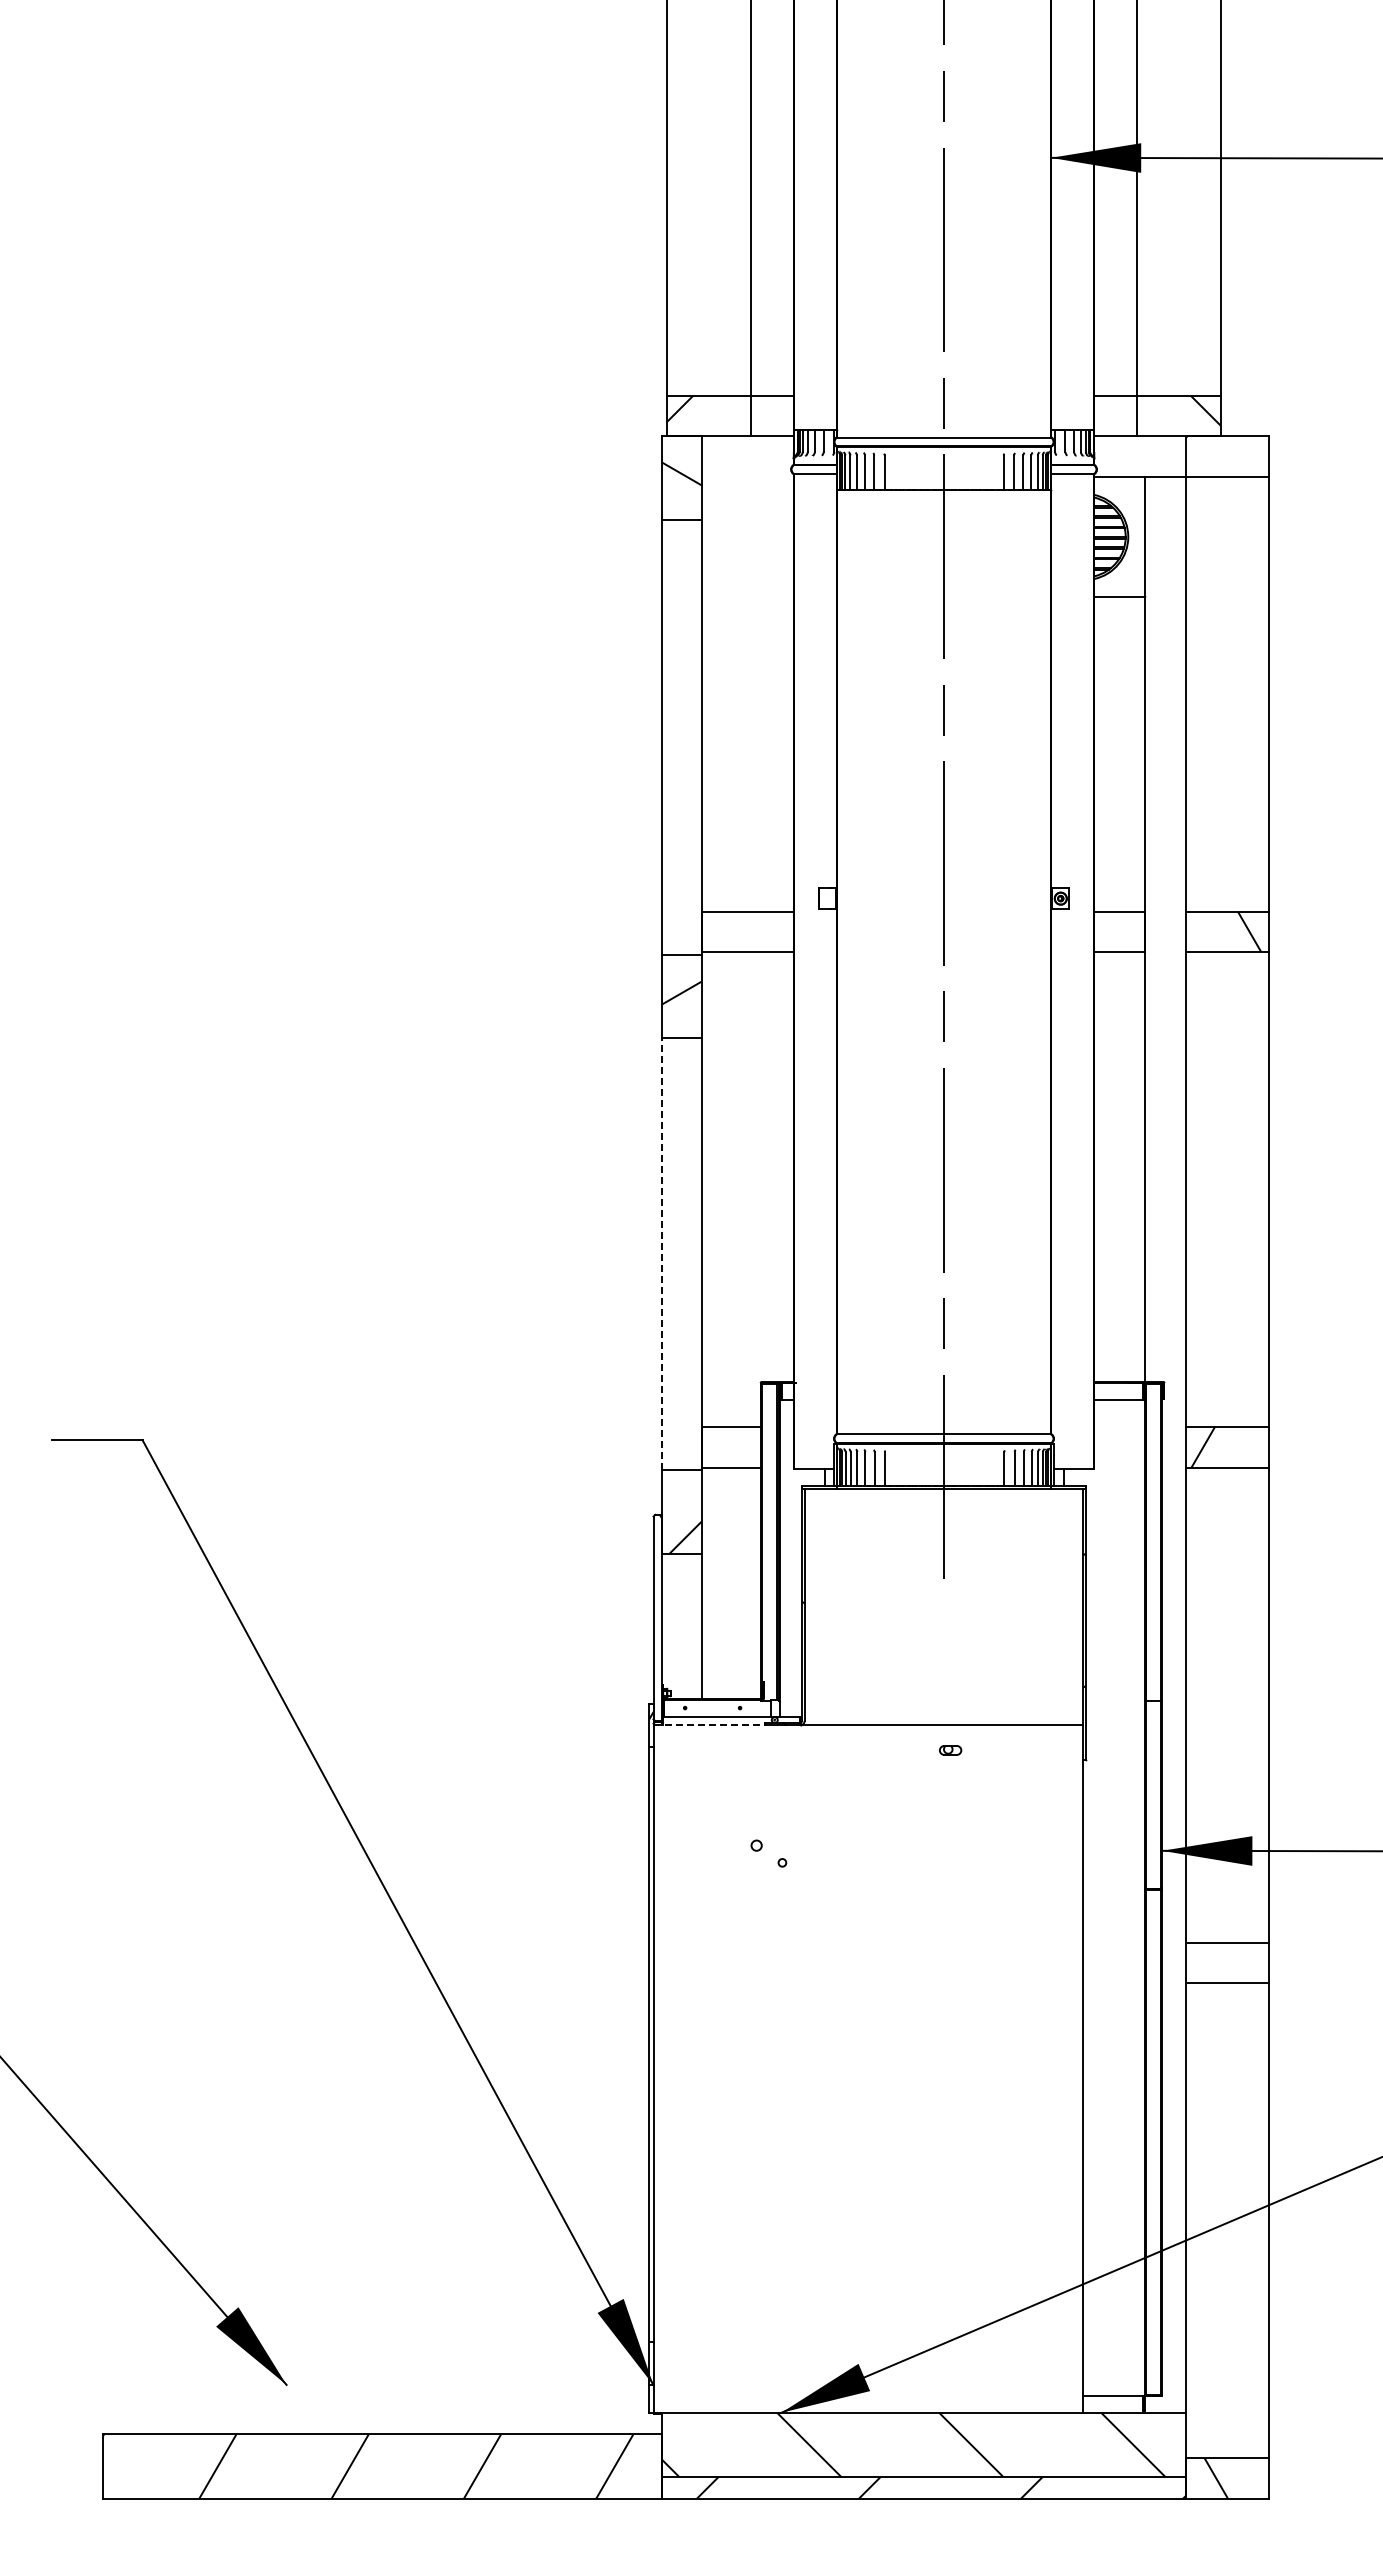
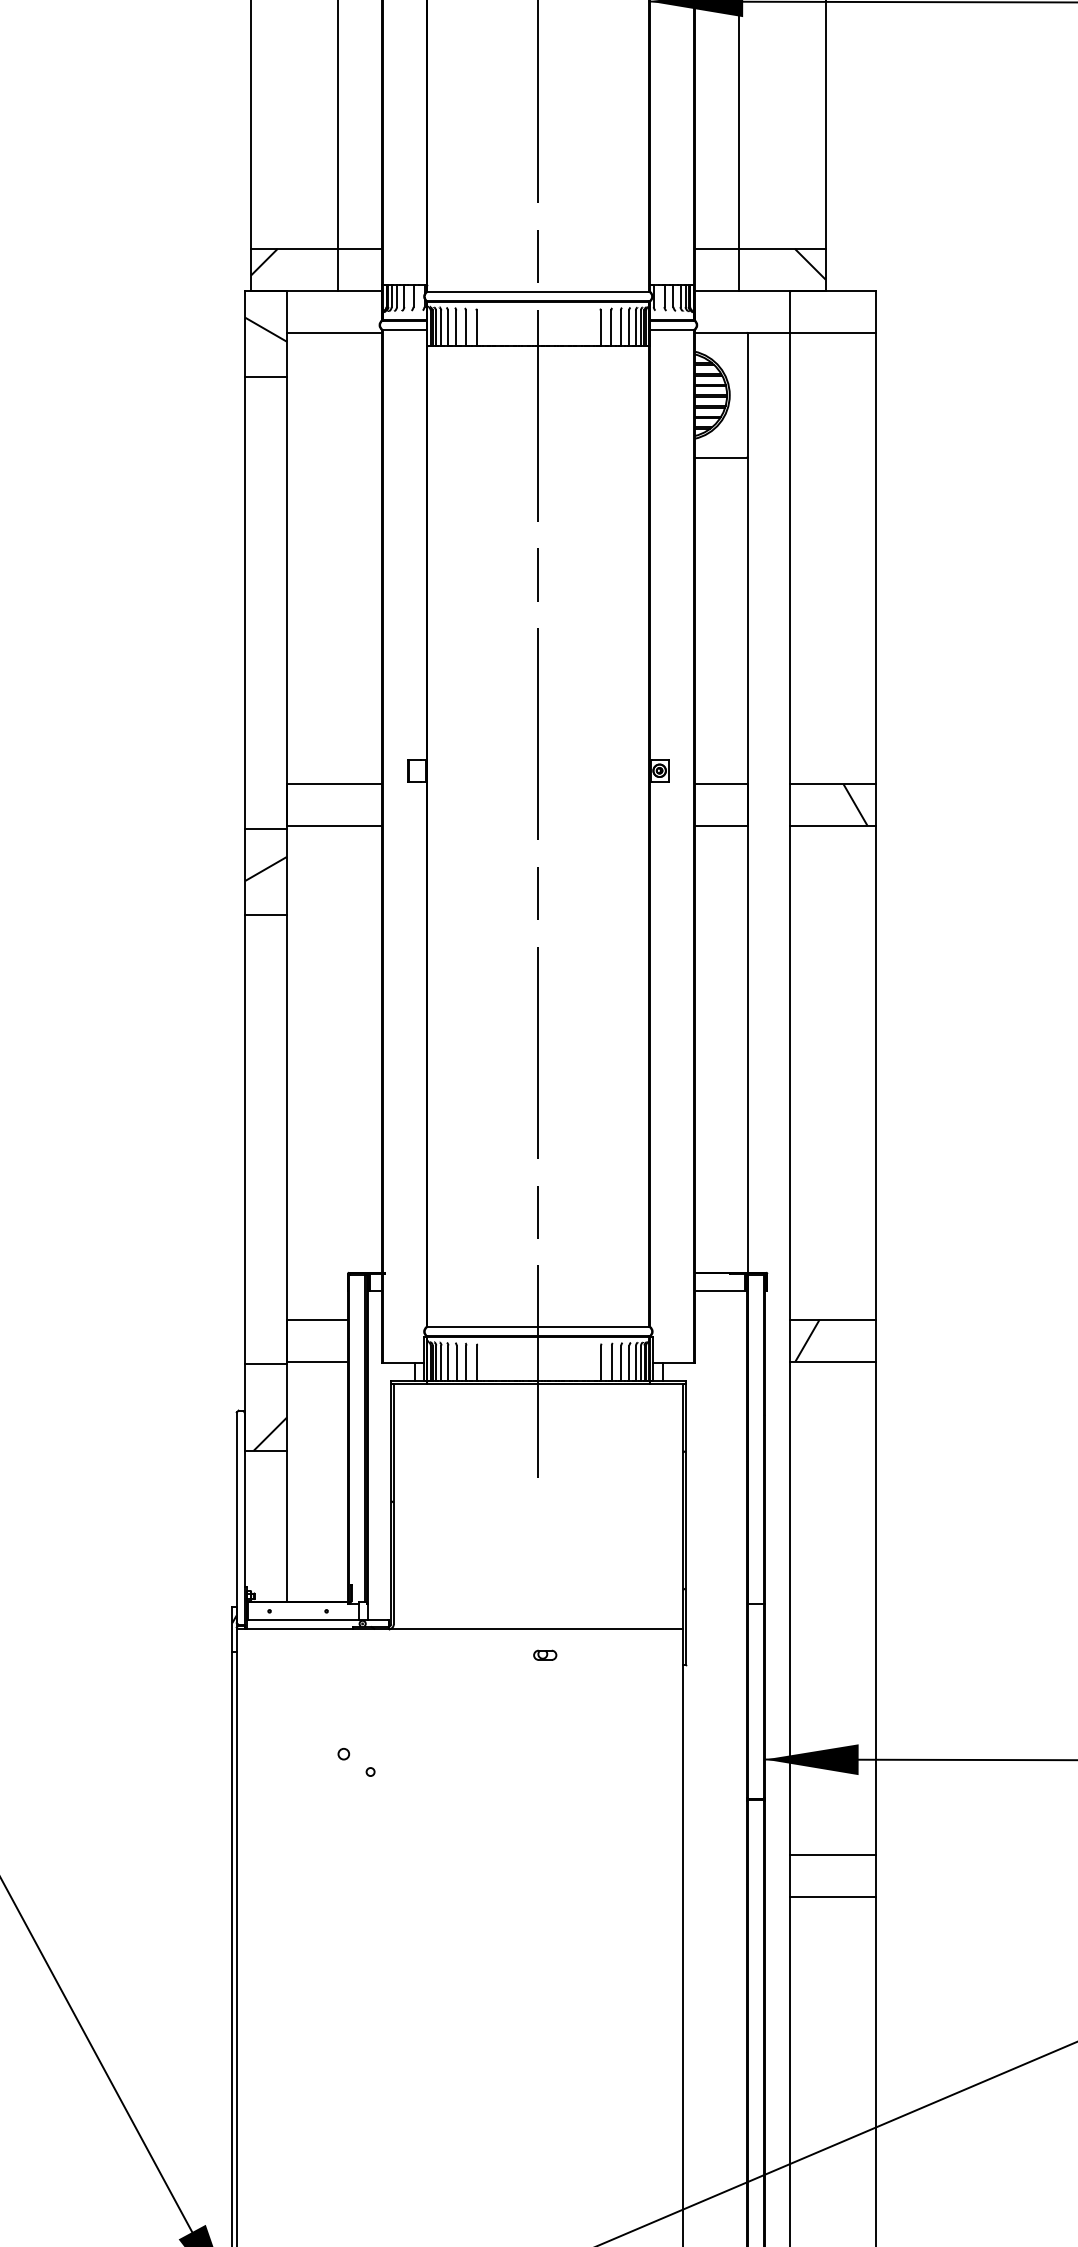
line: (747, 476) -> (334, 332), added
line: (661, 1253) -> (245, 1139), dashed -> solid
line: (709, 1725) -> (294, 1629), dashed -> solid

